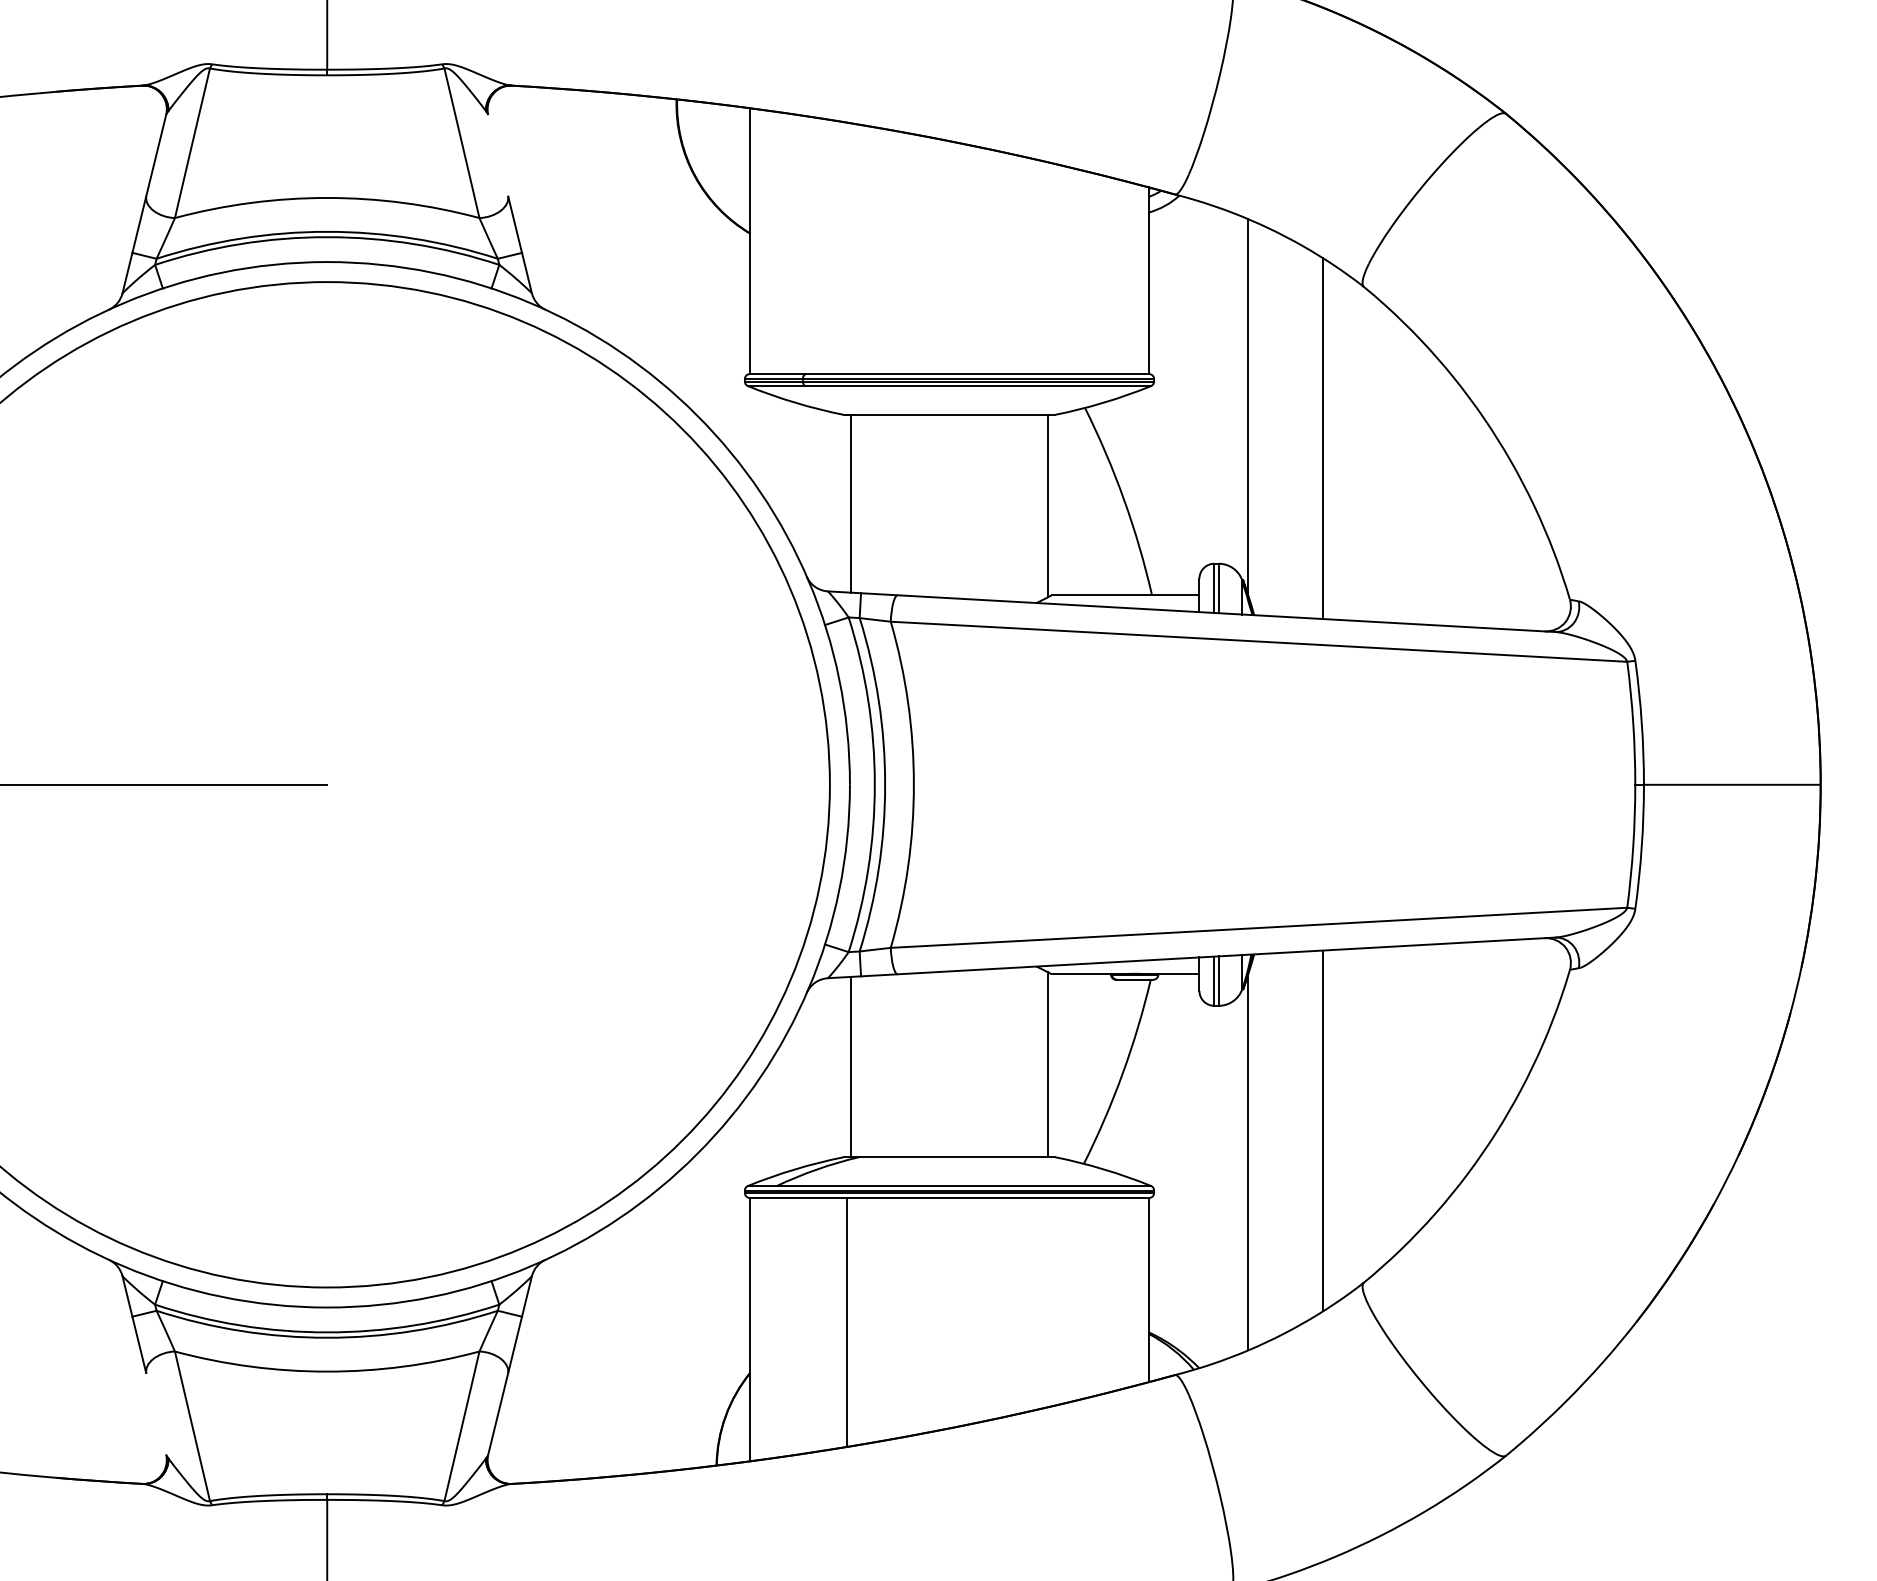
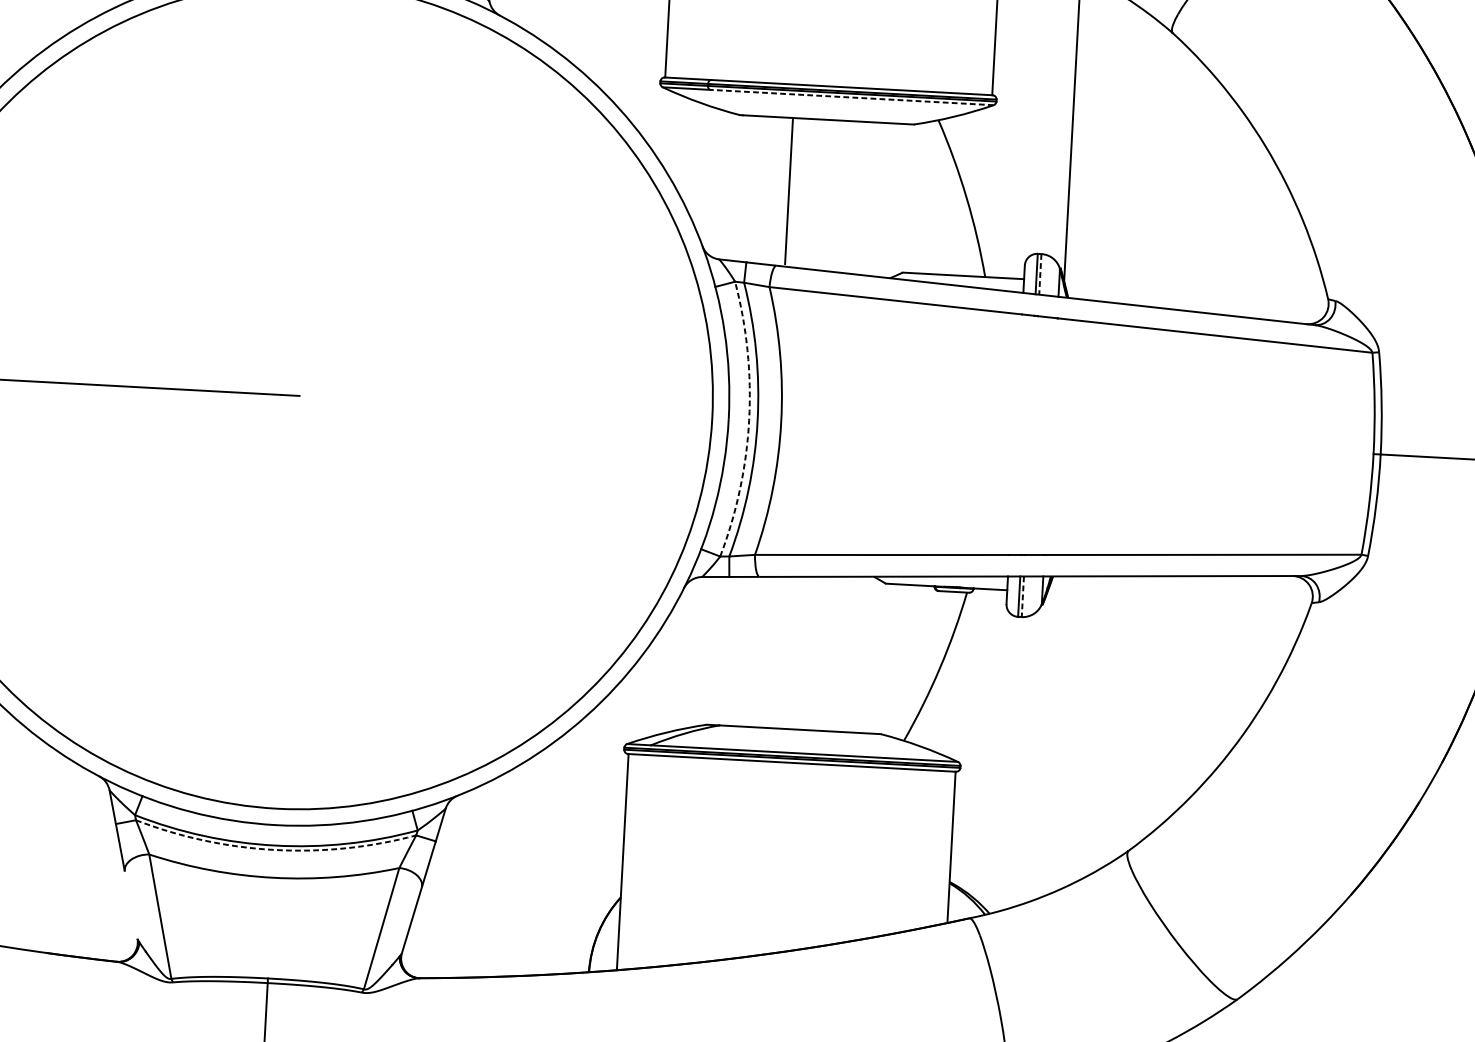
line: (978, 386) -> (851, 97), solid -> dashed
line: (1322, 438) -> (1132, 155), removed
line: (851, 503) -> (789, 190), moved
line: (1047, 505) -> (903, 198), removed
line: (1218, 588) -> (1040, 274), solid -> dashed
arc: (874, 784) -> (748, 420), solid -> dashed
line: (1218, 981) -> (1022, 597), solid -> dashed
line: (1047, 1064) -> (878, 657), removed
line: (851, 1066) -> (717, 650), removed
line: (1322, 1130) -> (1101, 724), removed
line: (1248, 1162) -> (1039, 747), removed
line: (846, 1322) -> (701, 860), removed
arc: (327, 1337) -> (275, 849), solid -> dashed

